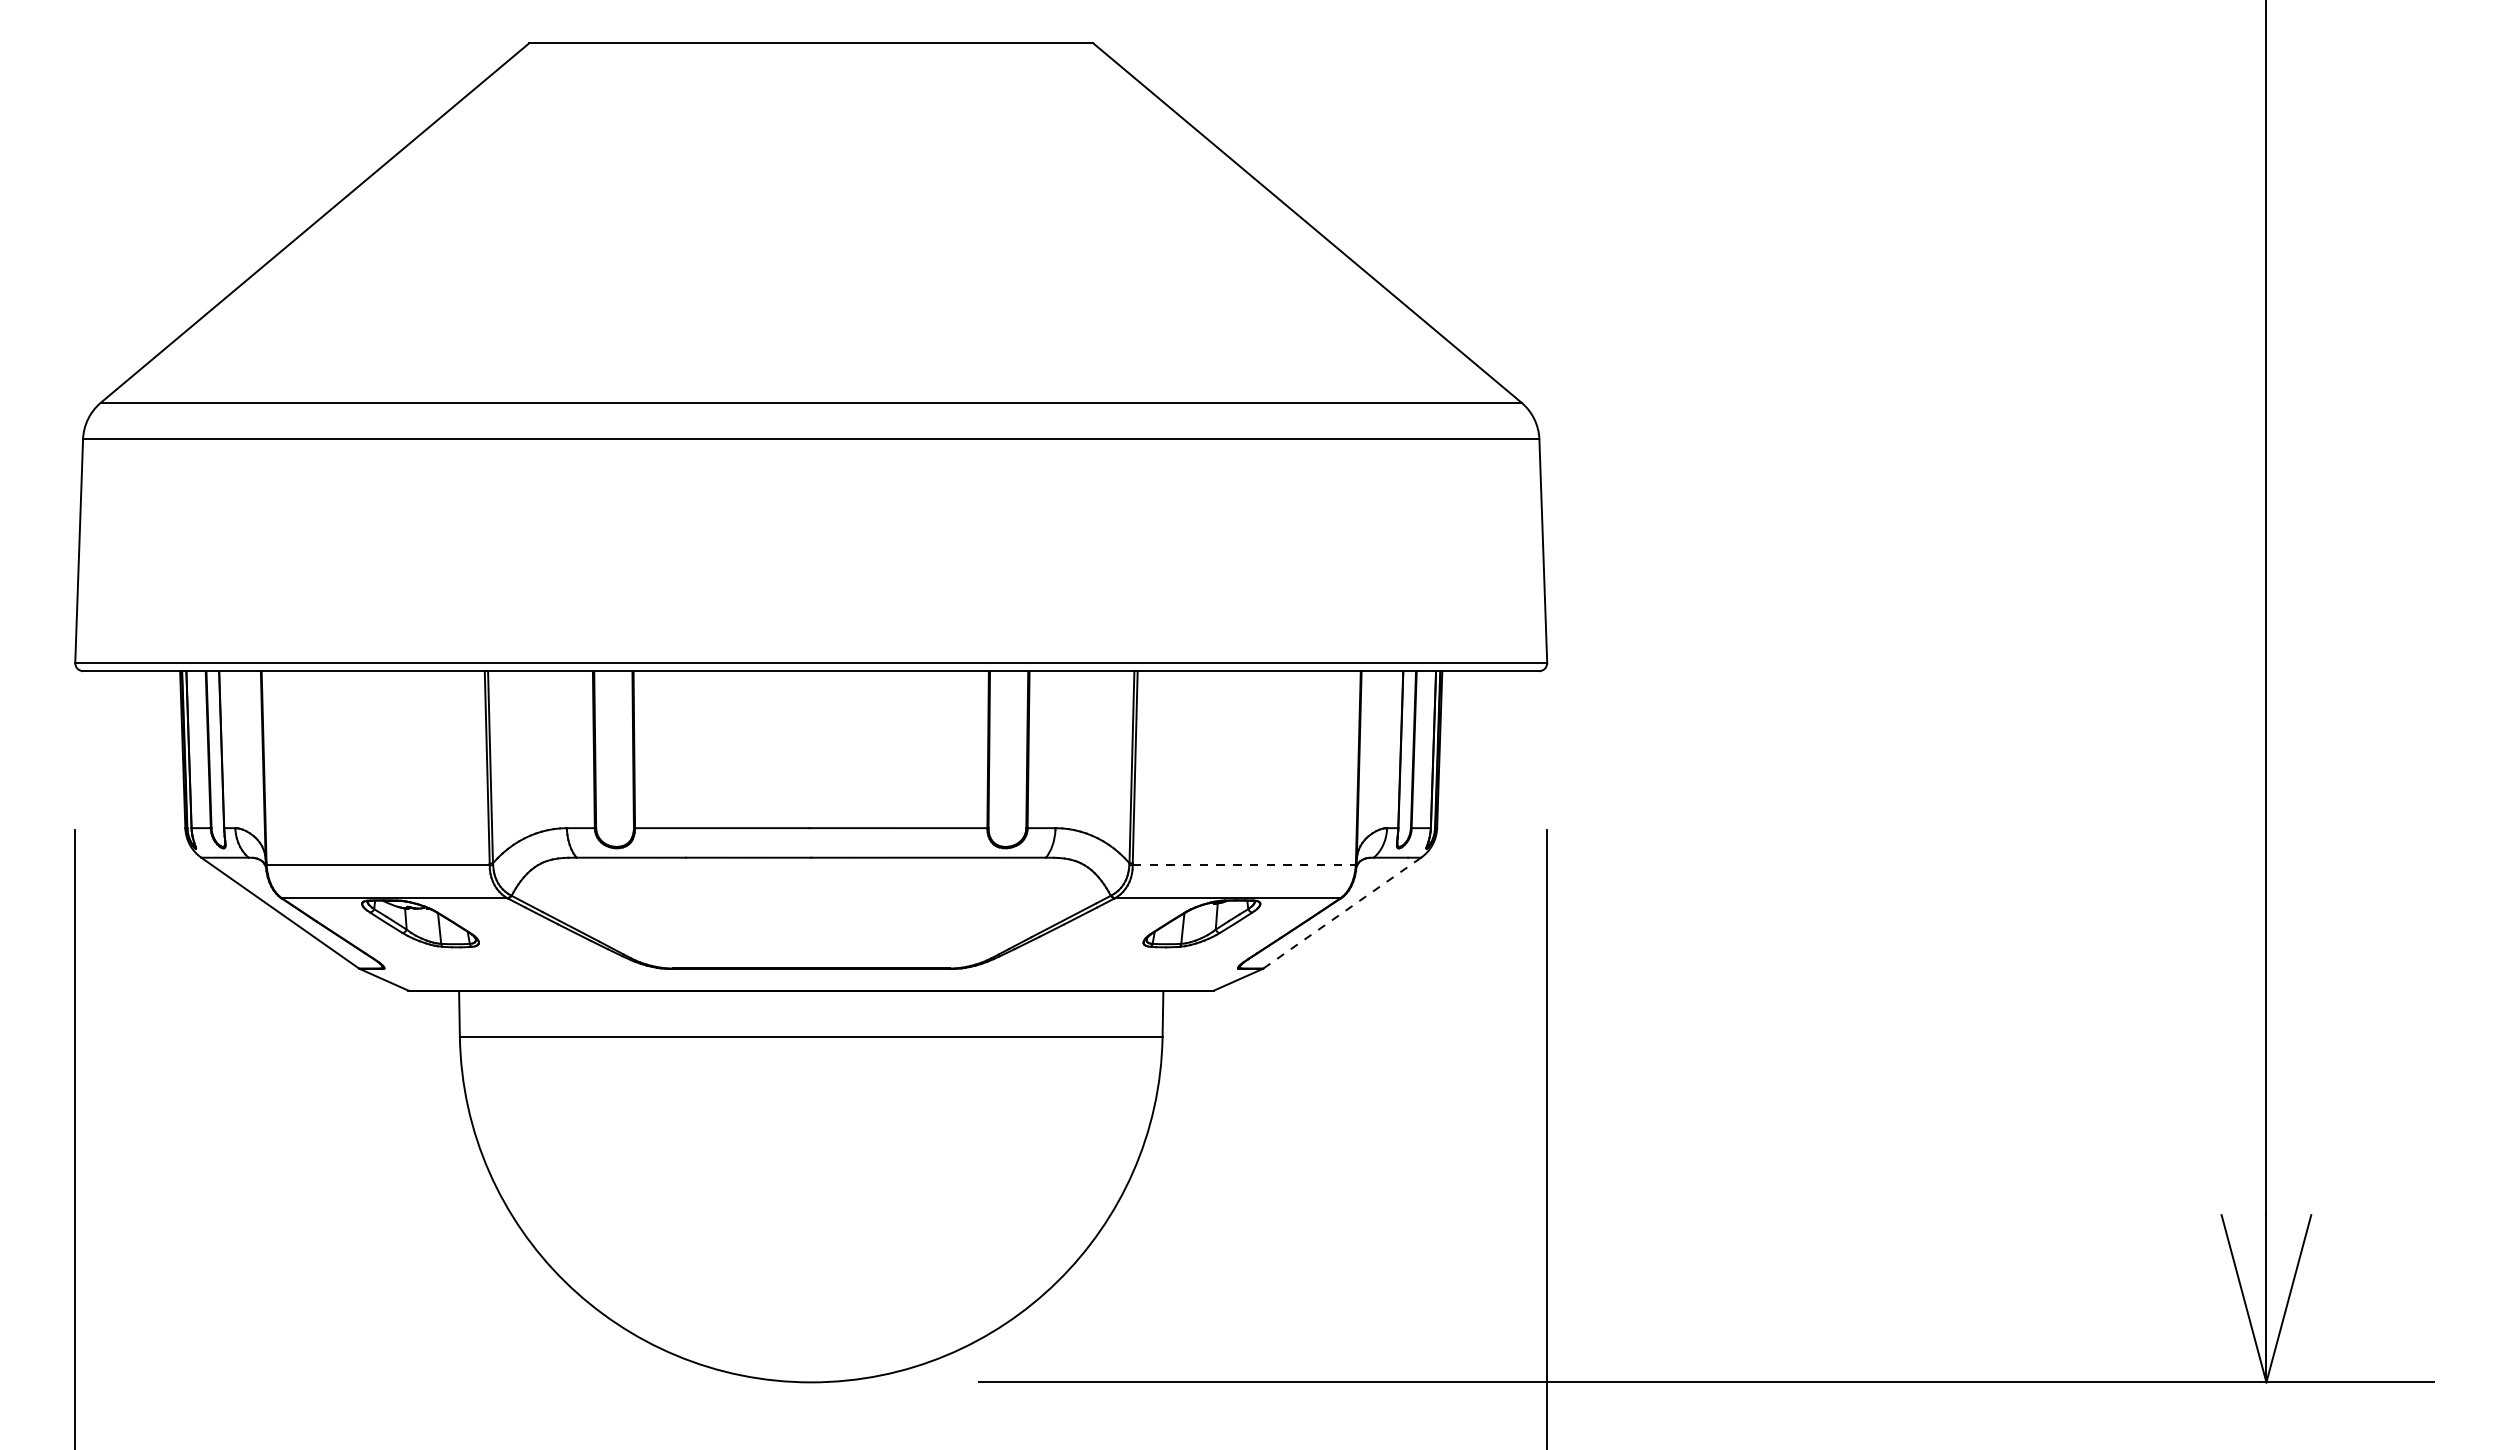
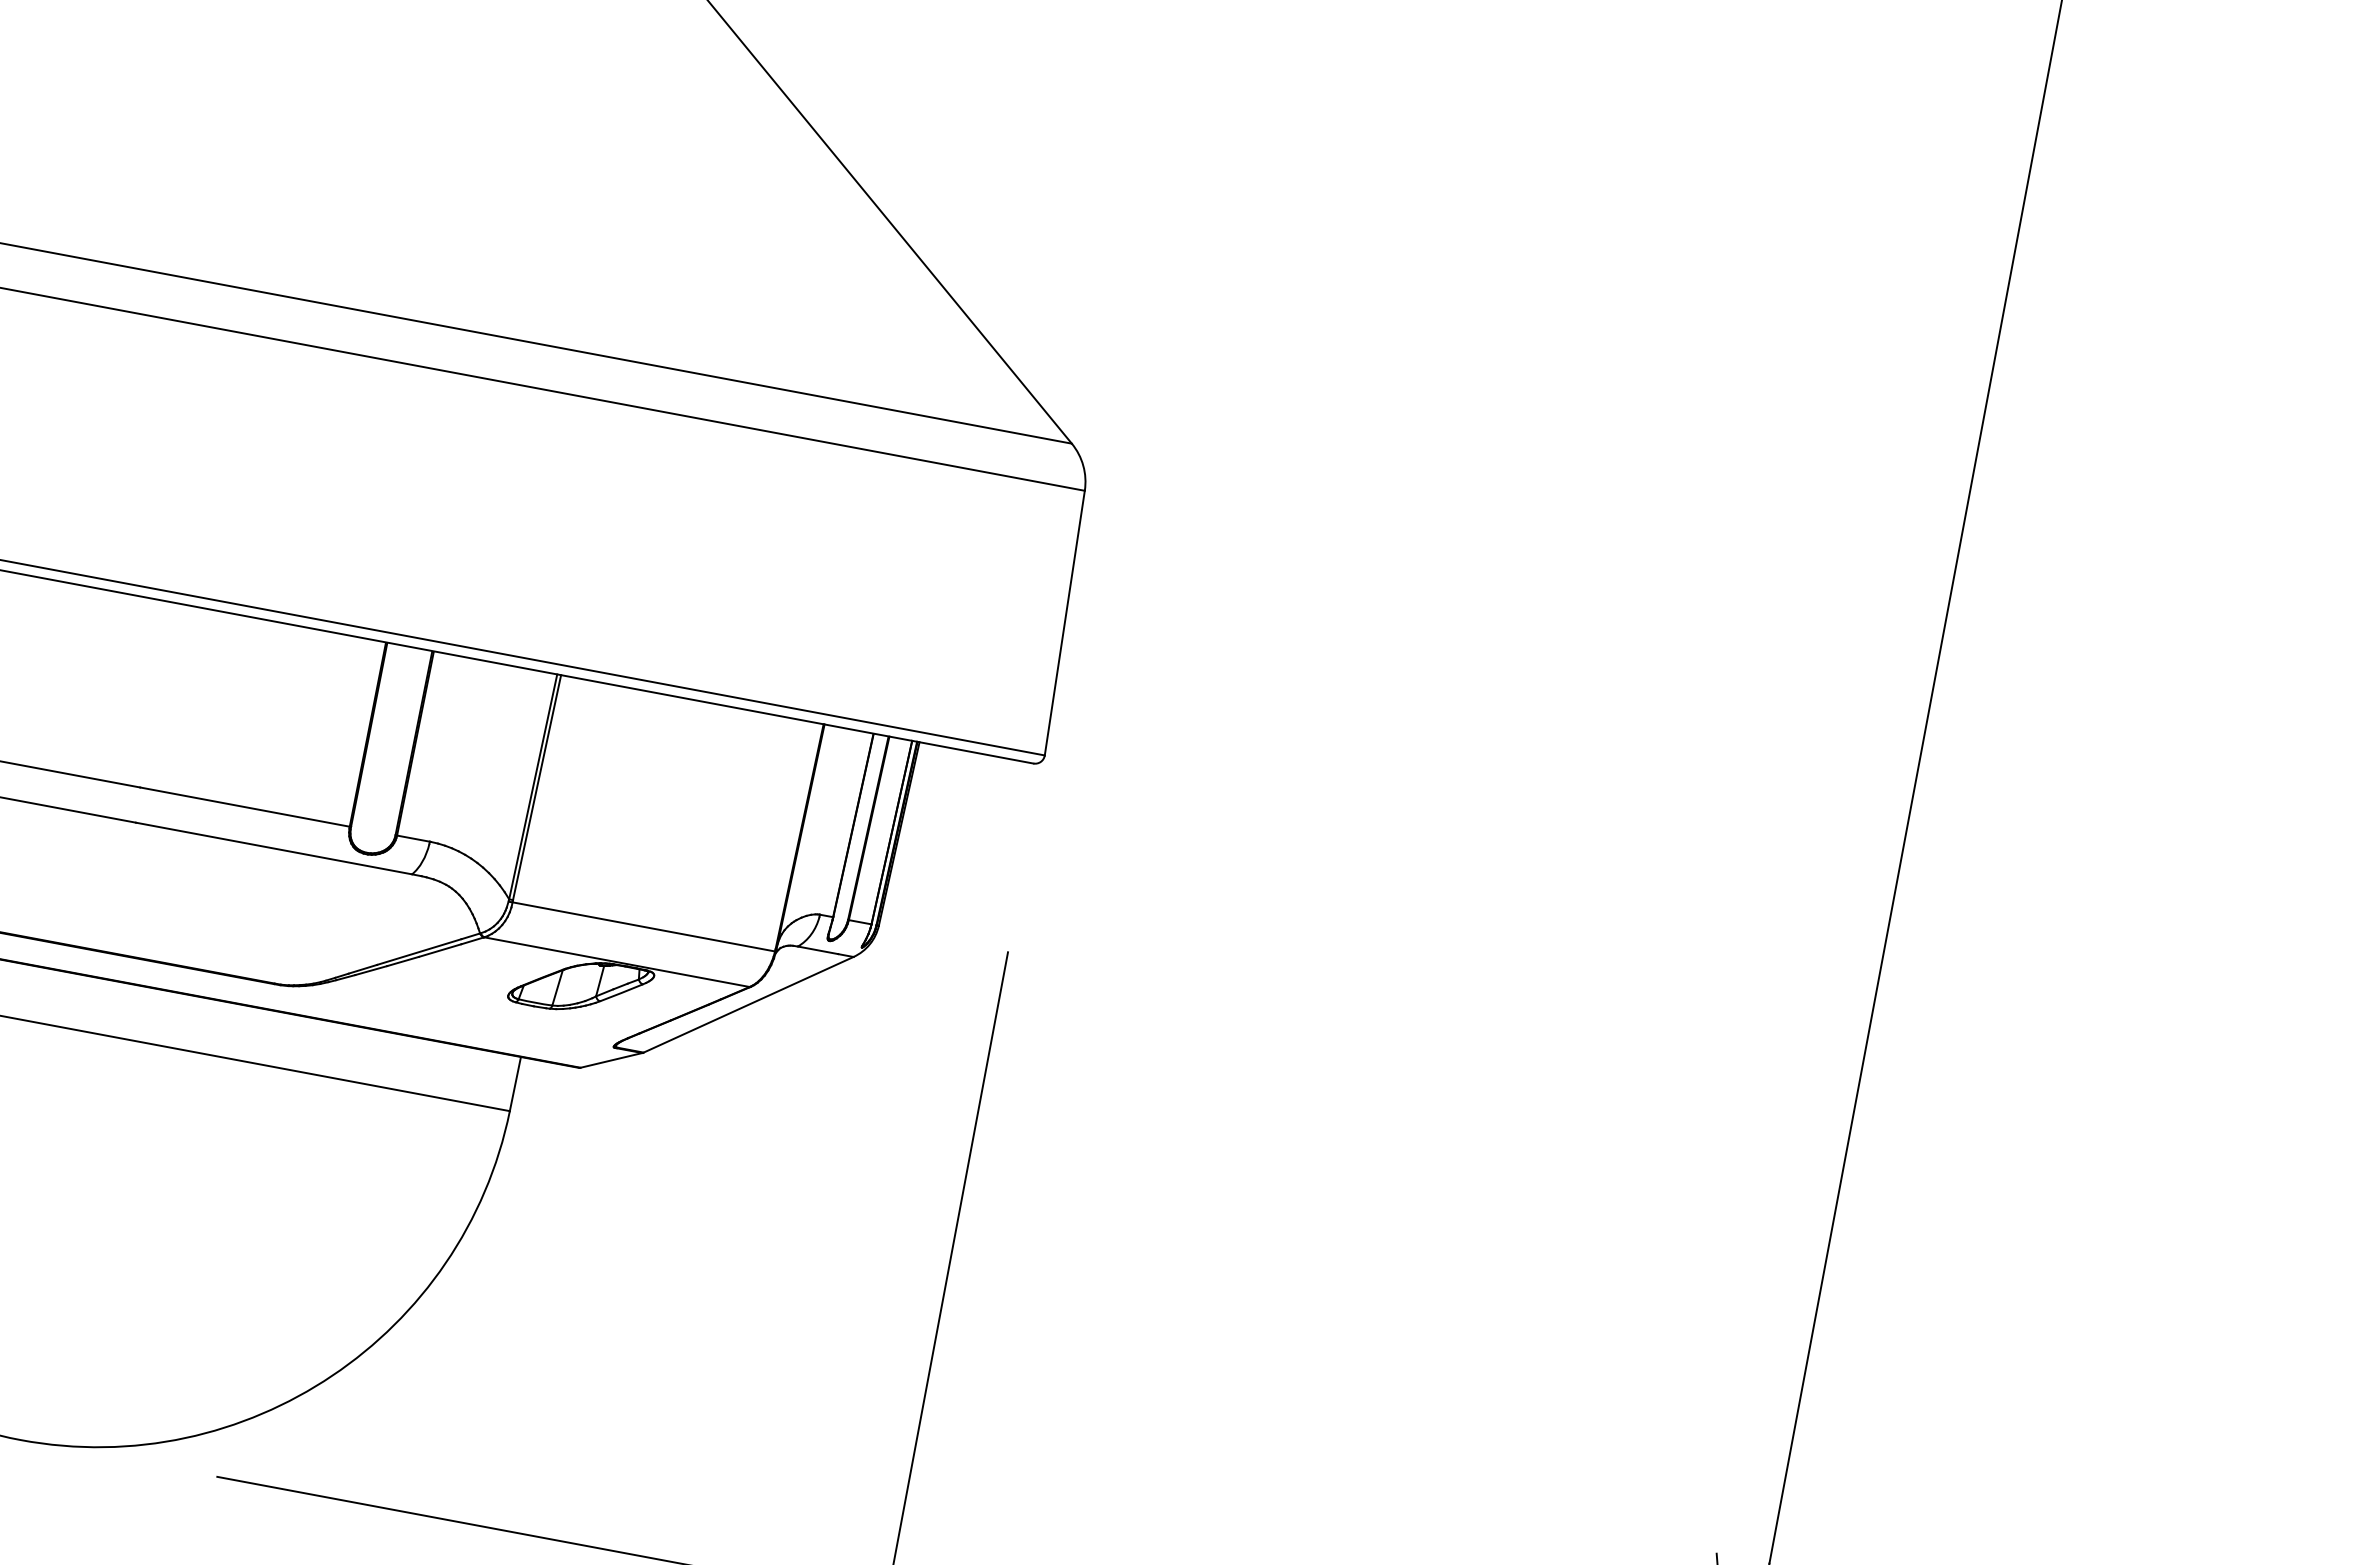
line: (1244, 865) -> (644, 927), dashed -> solid
line: (1342, 912) -> (748, 1004), dashed -> solid

